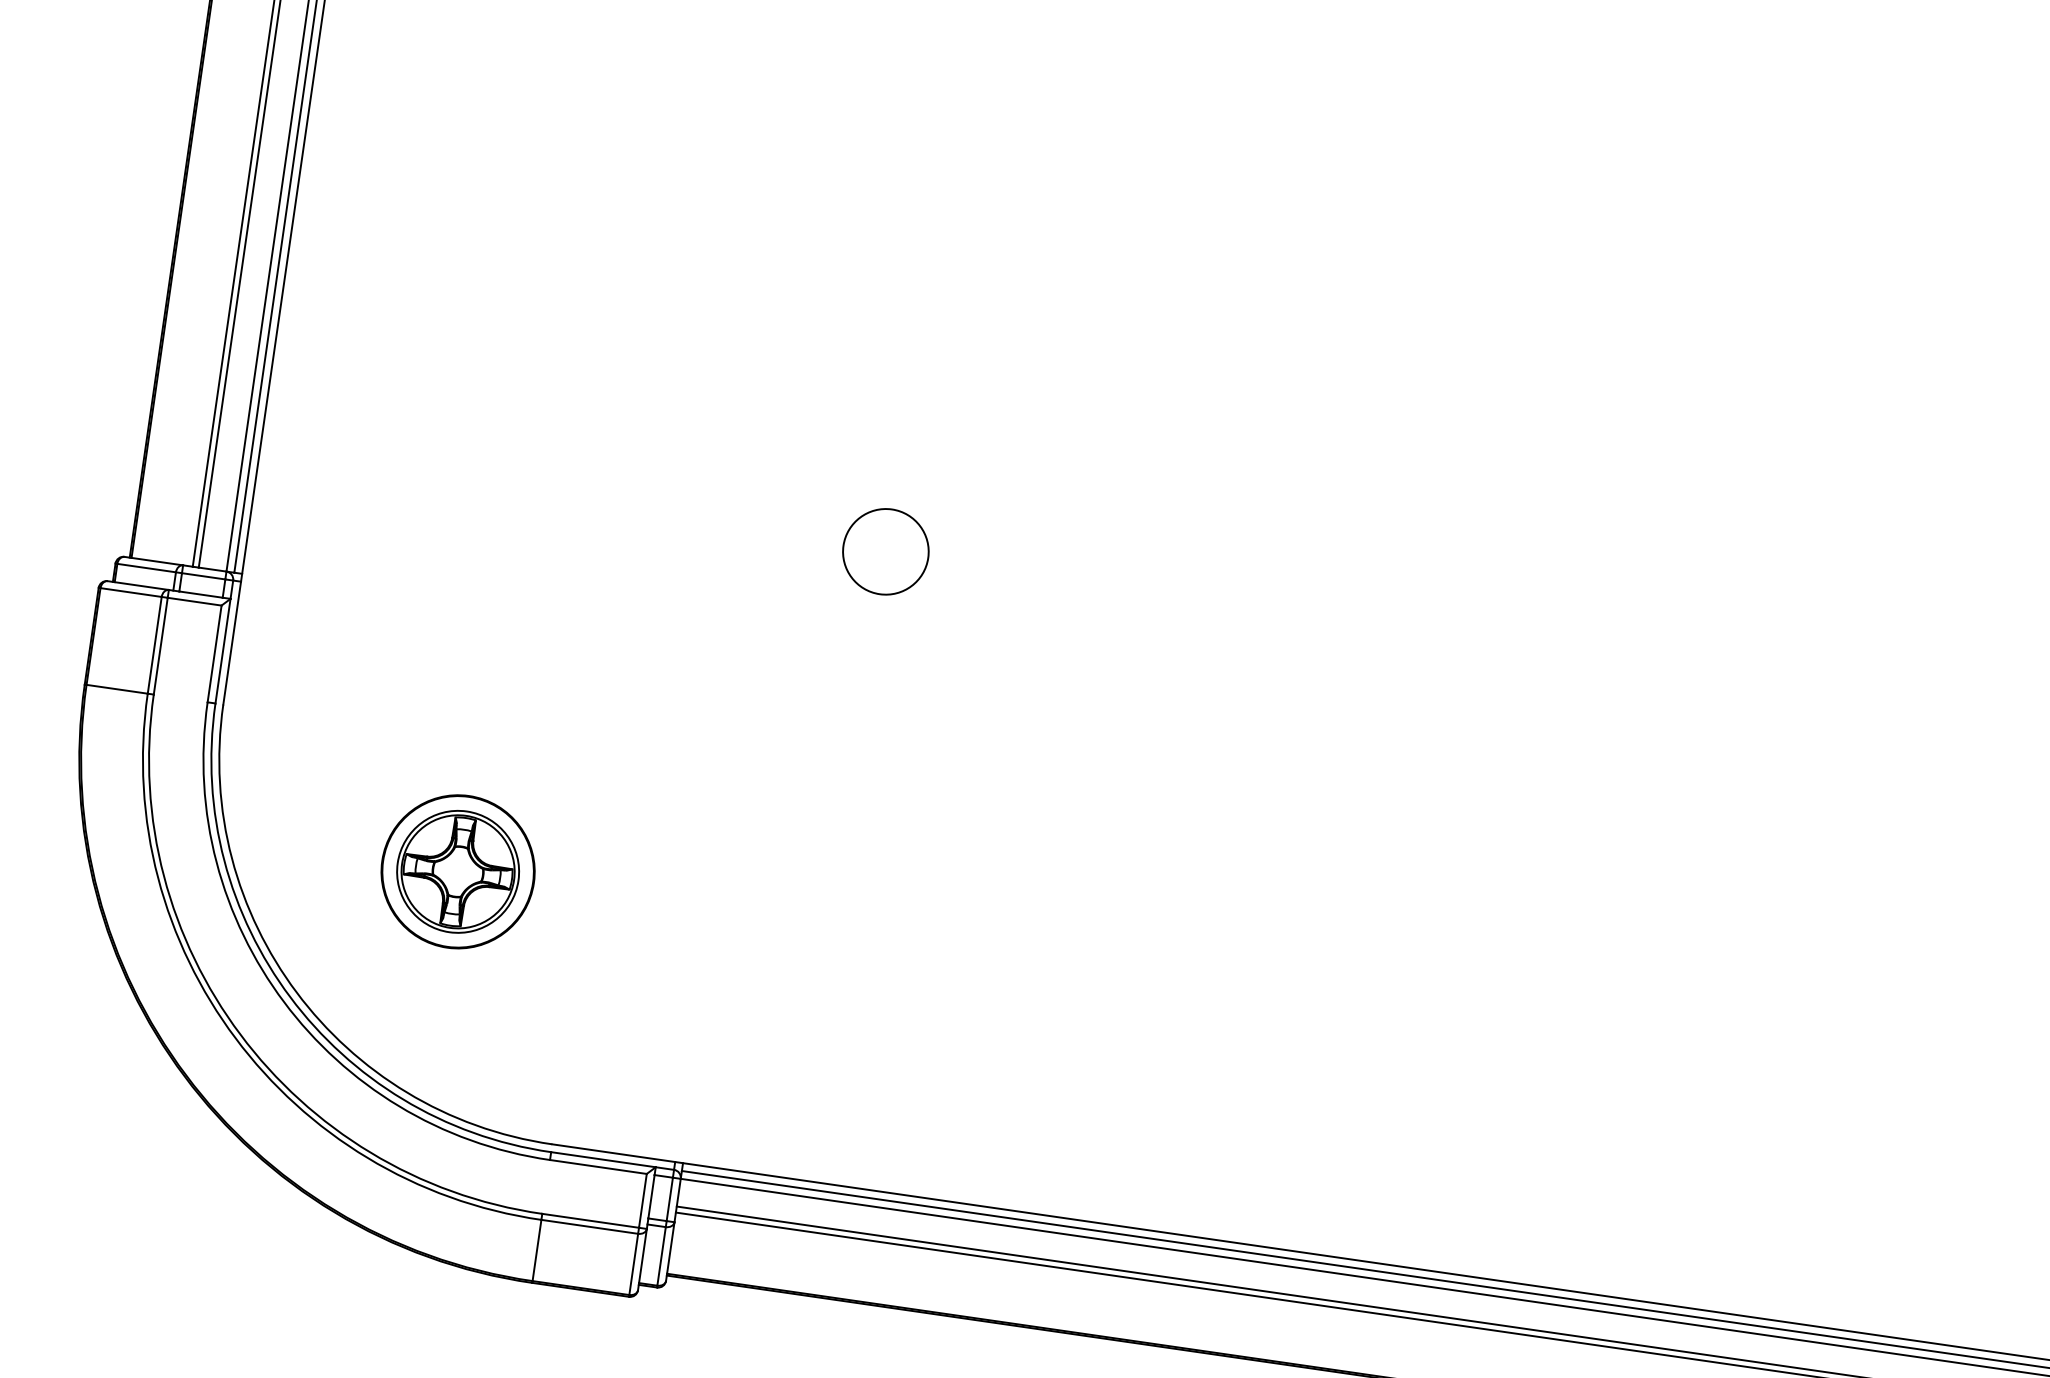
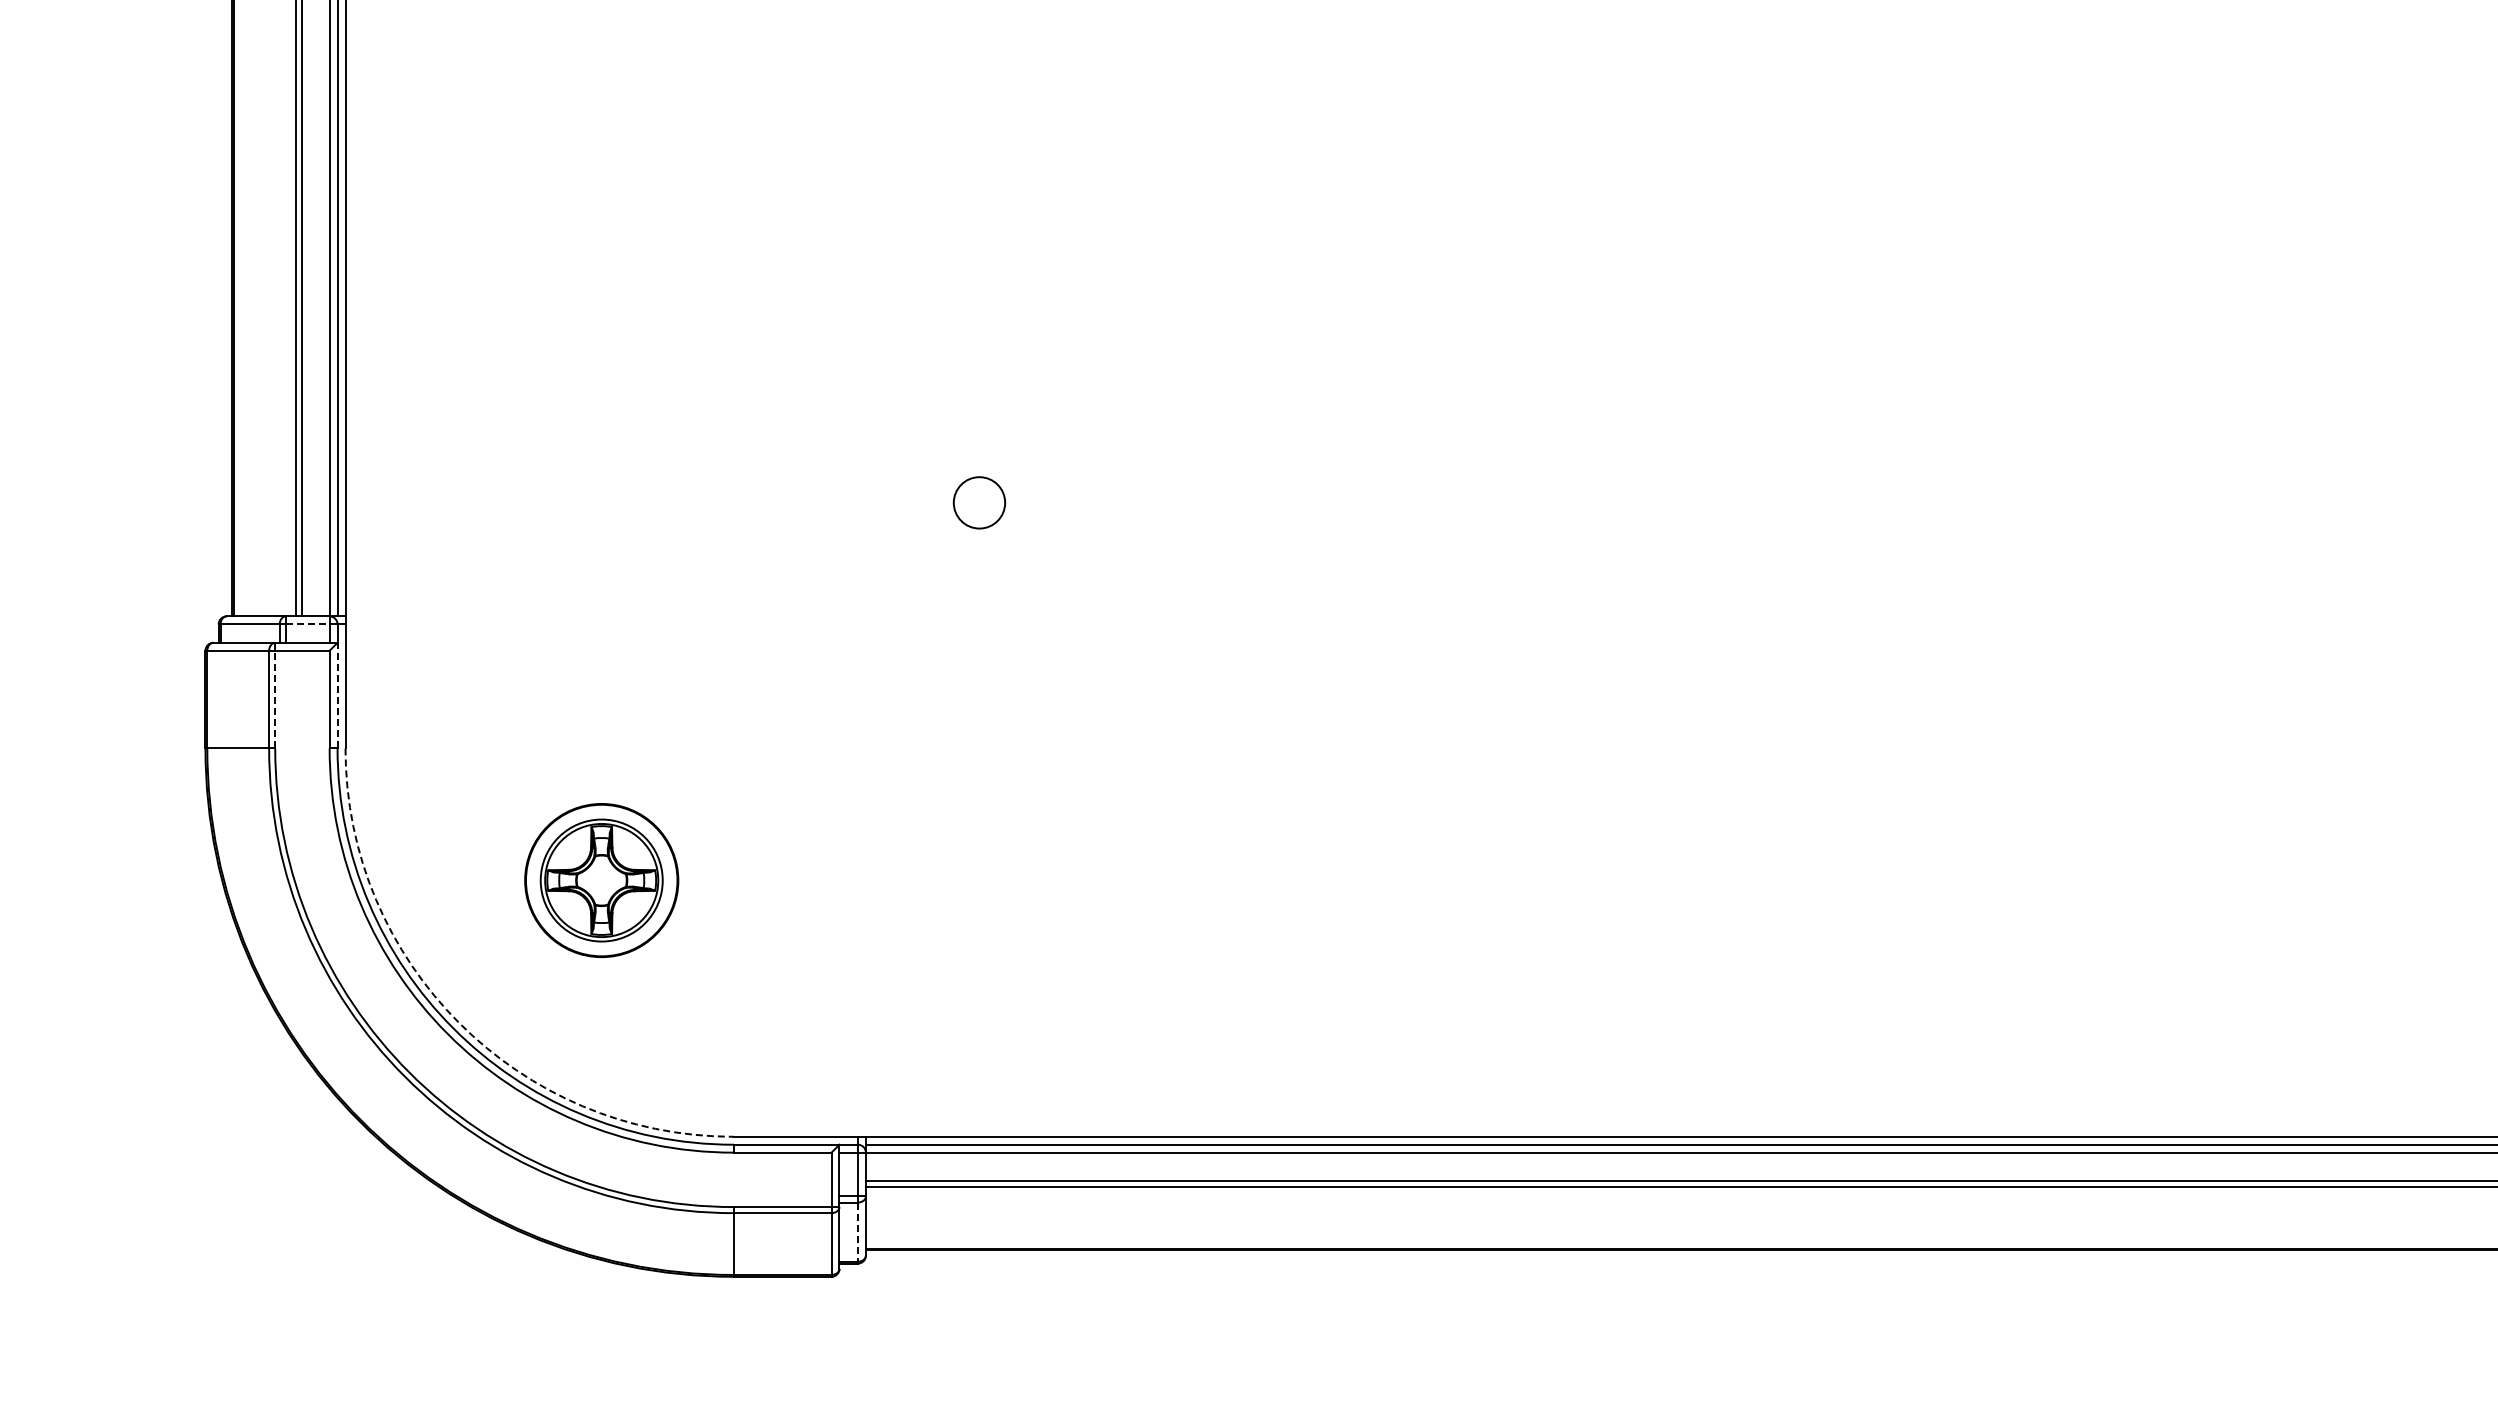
circle: (885, 551) -> (979, 502), size x0.6
line: (203, 576) -> (307, 624), solid -> dashed
line: (161, 646) -> (275, 699), solid -> dashed
line: (222, 651) -> (337, 695), solid -> dashed
arc: (296, 993) -> (459, 1023), solid -> dashed
line: (661, 1256) -> (857, 1232), solid -> dashed

